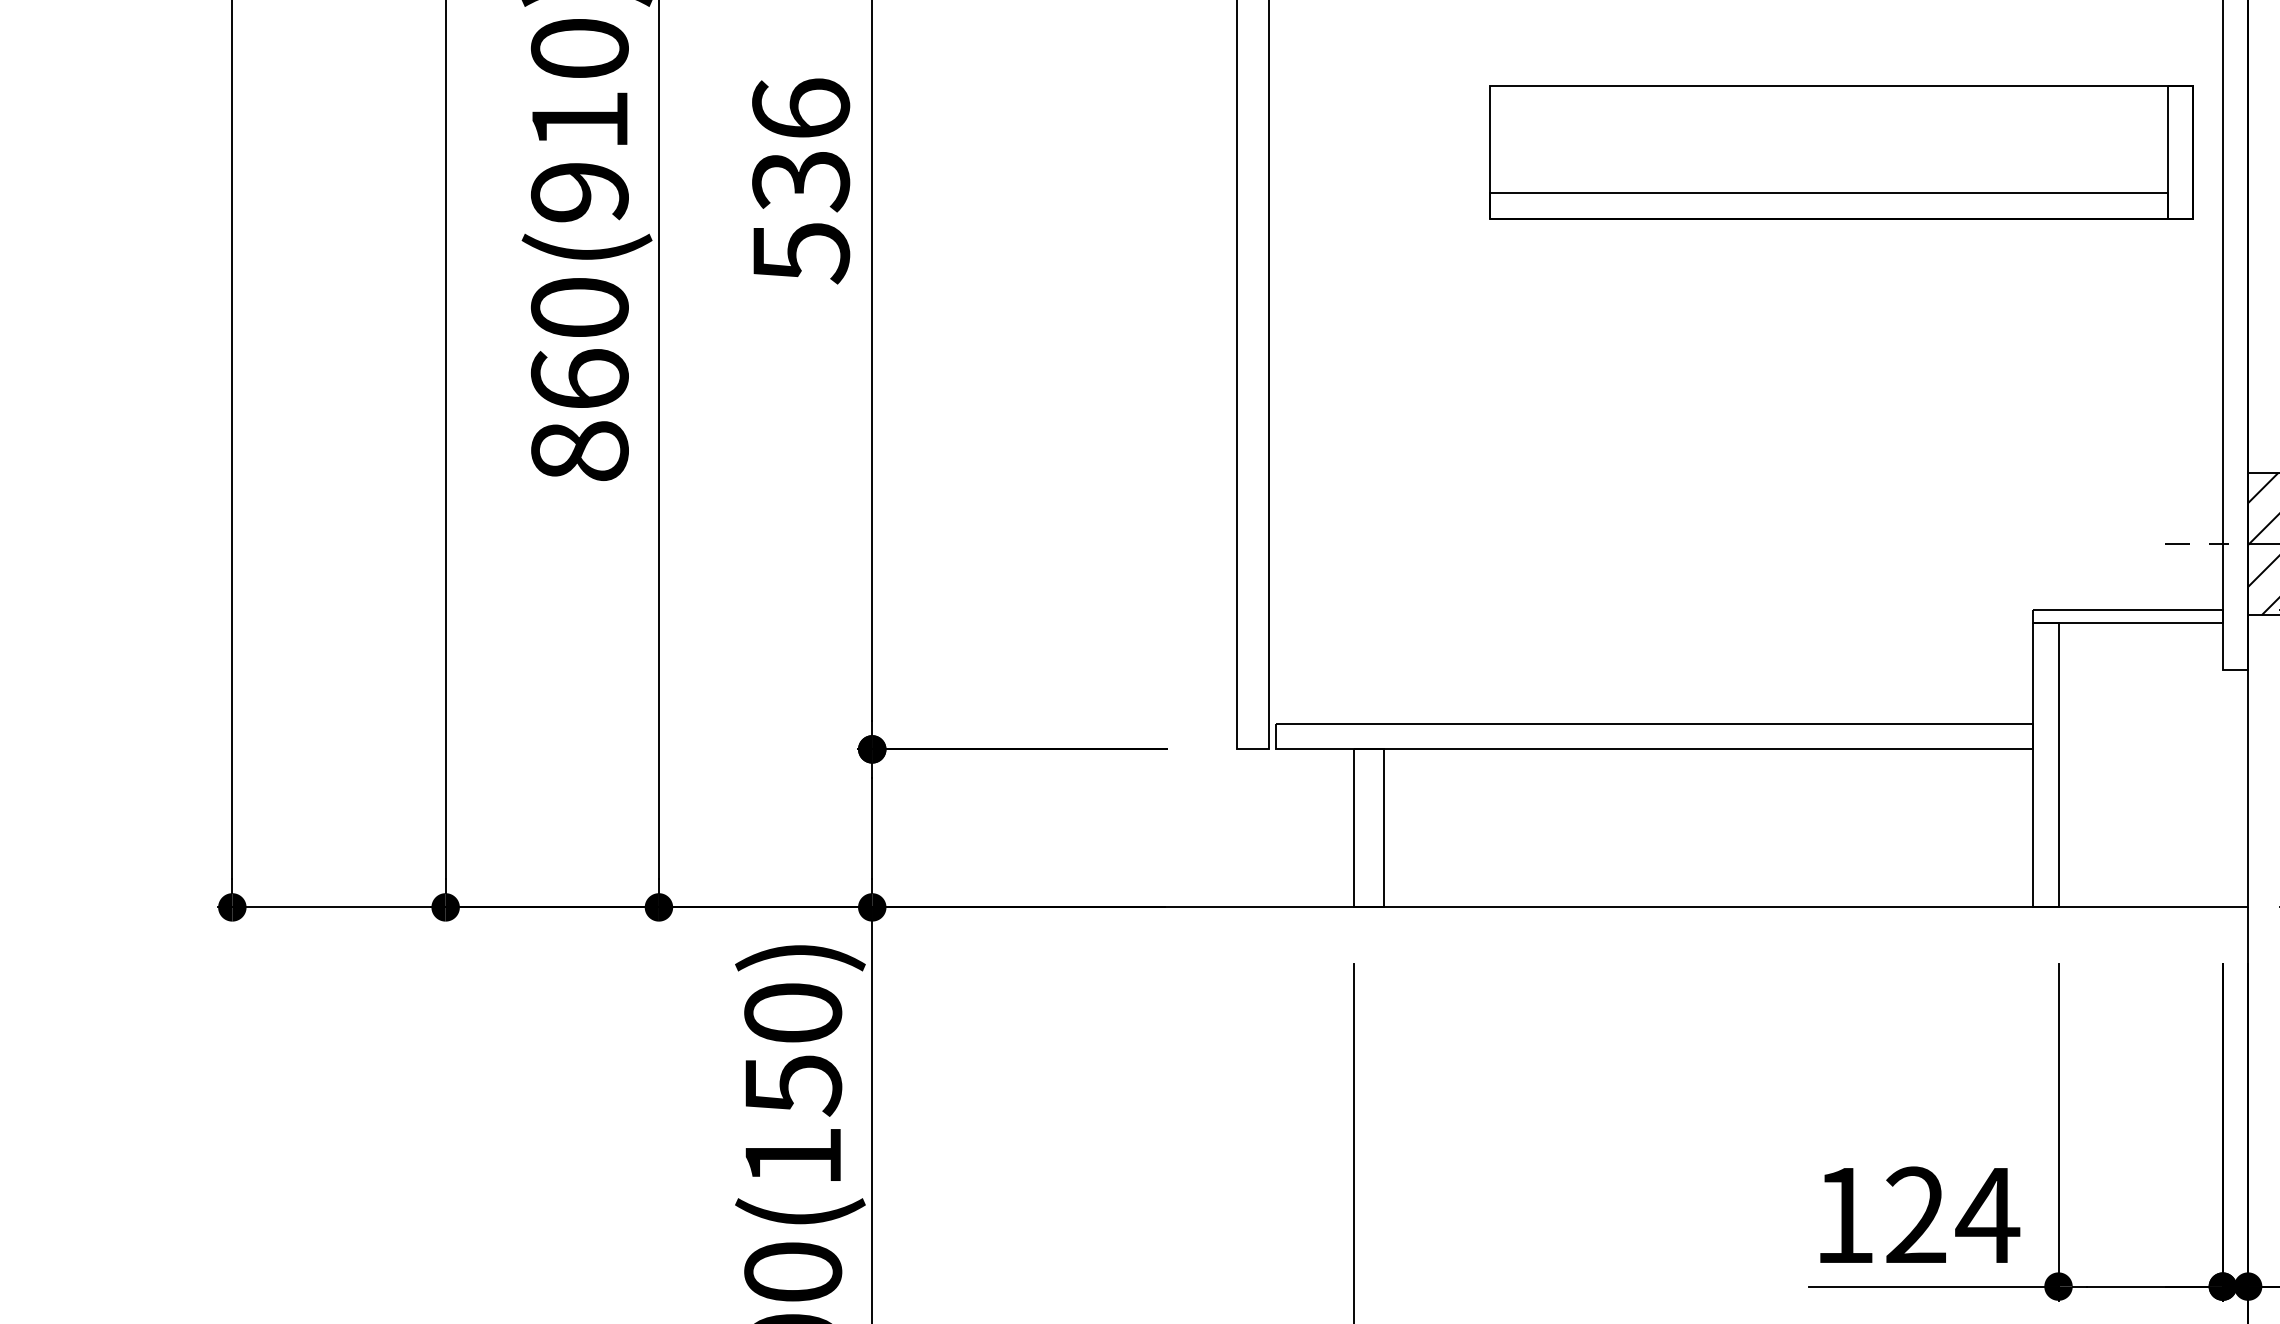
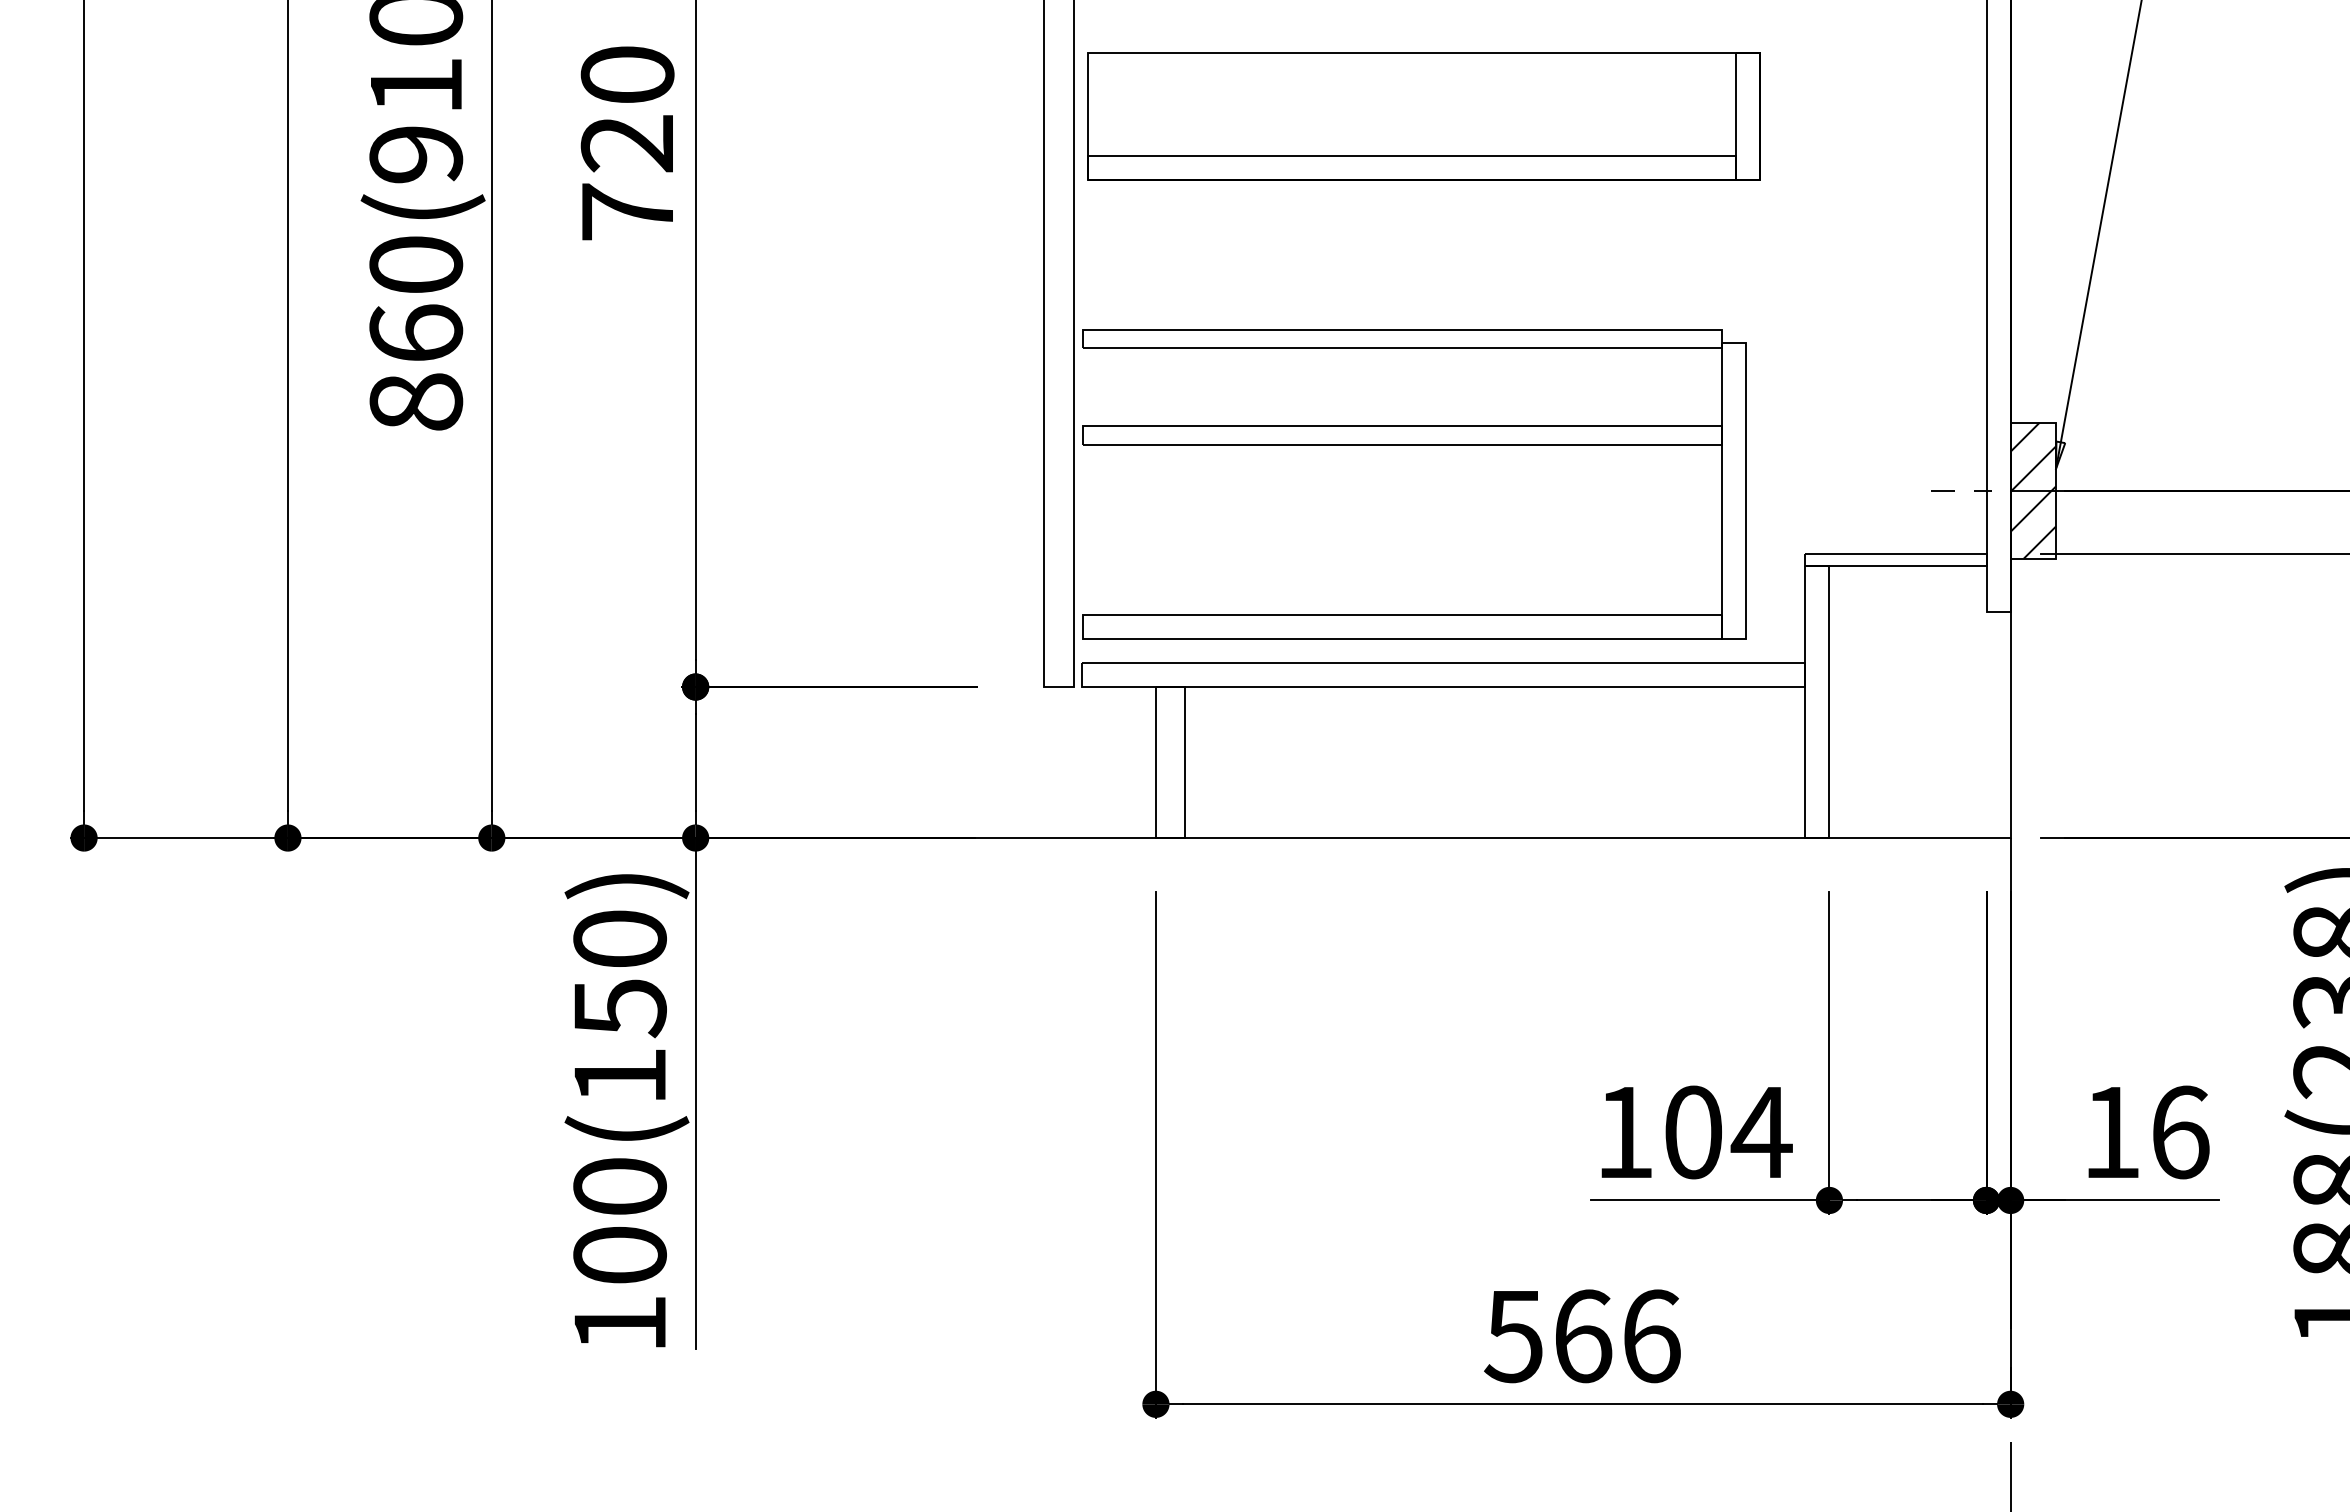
part: (1840, 152) -> (1423, 116), moved
text: (800, 180) -> (627, 143), 536 -> 720
part: (1624, 496) -> (1414, 445), added
text: (1915, 1215) -> (1692, 1132), 124 -> 104

